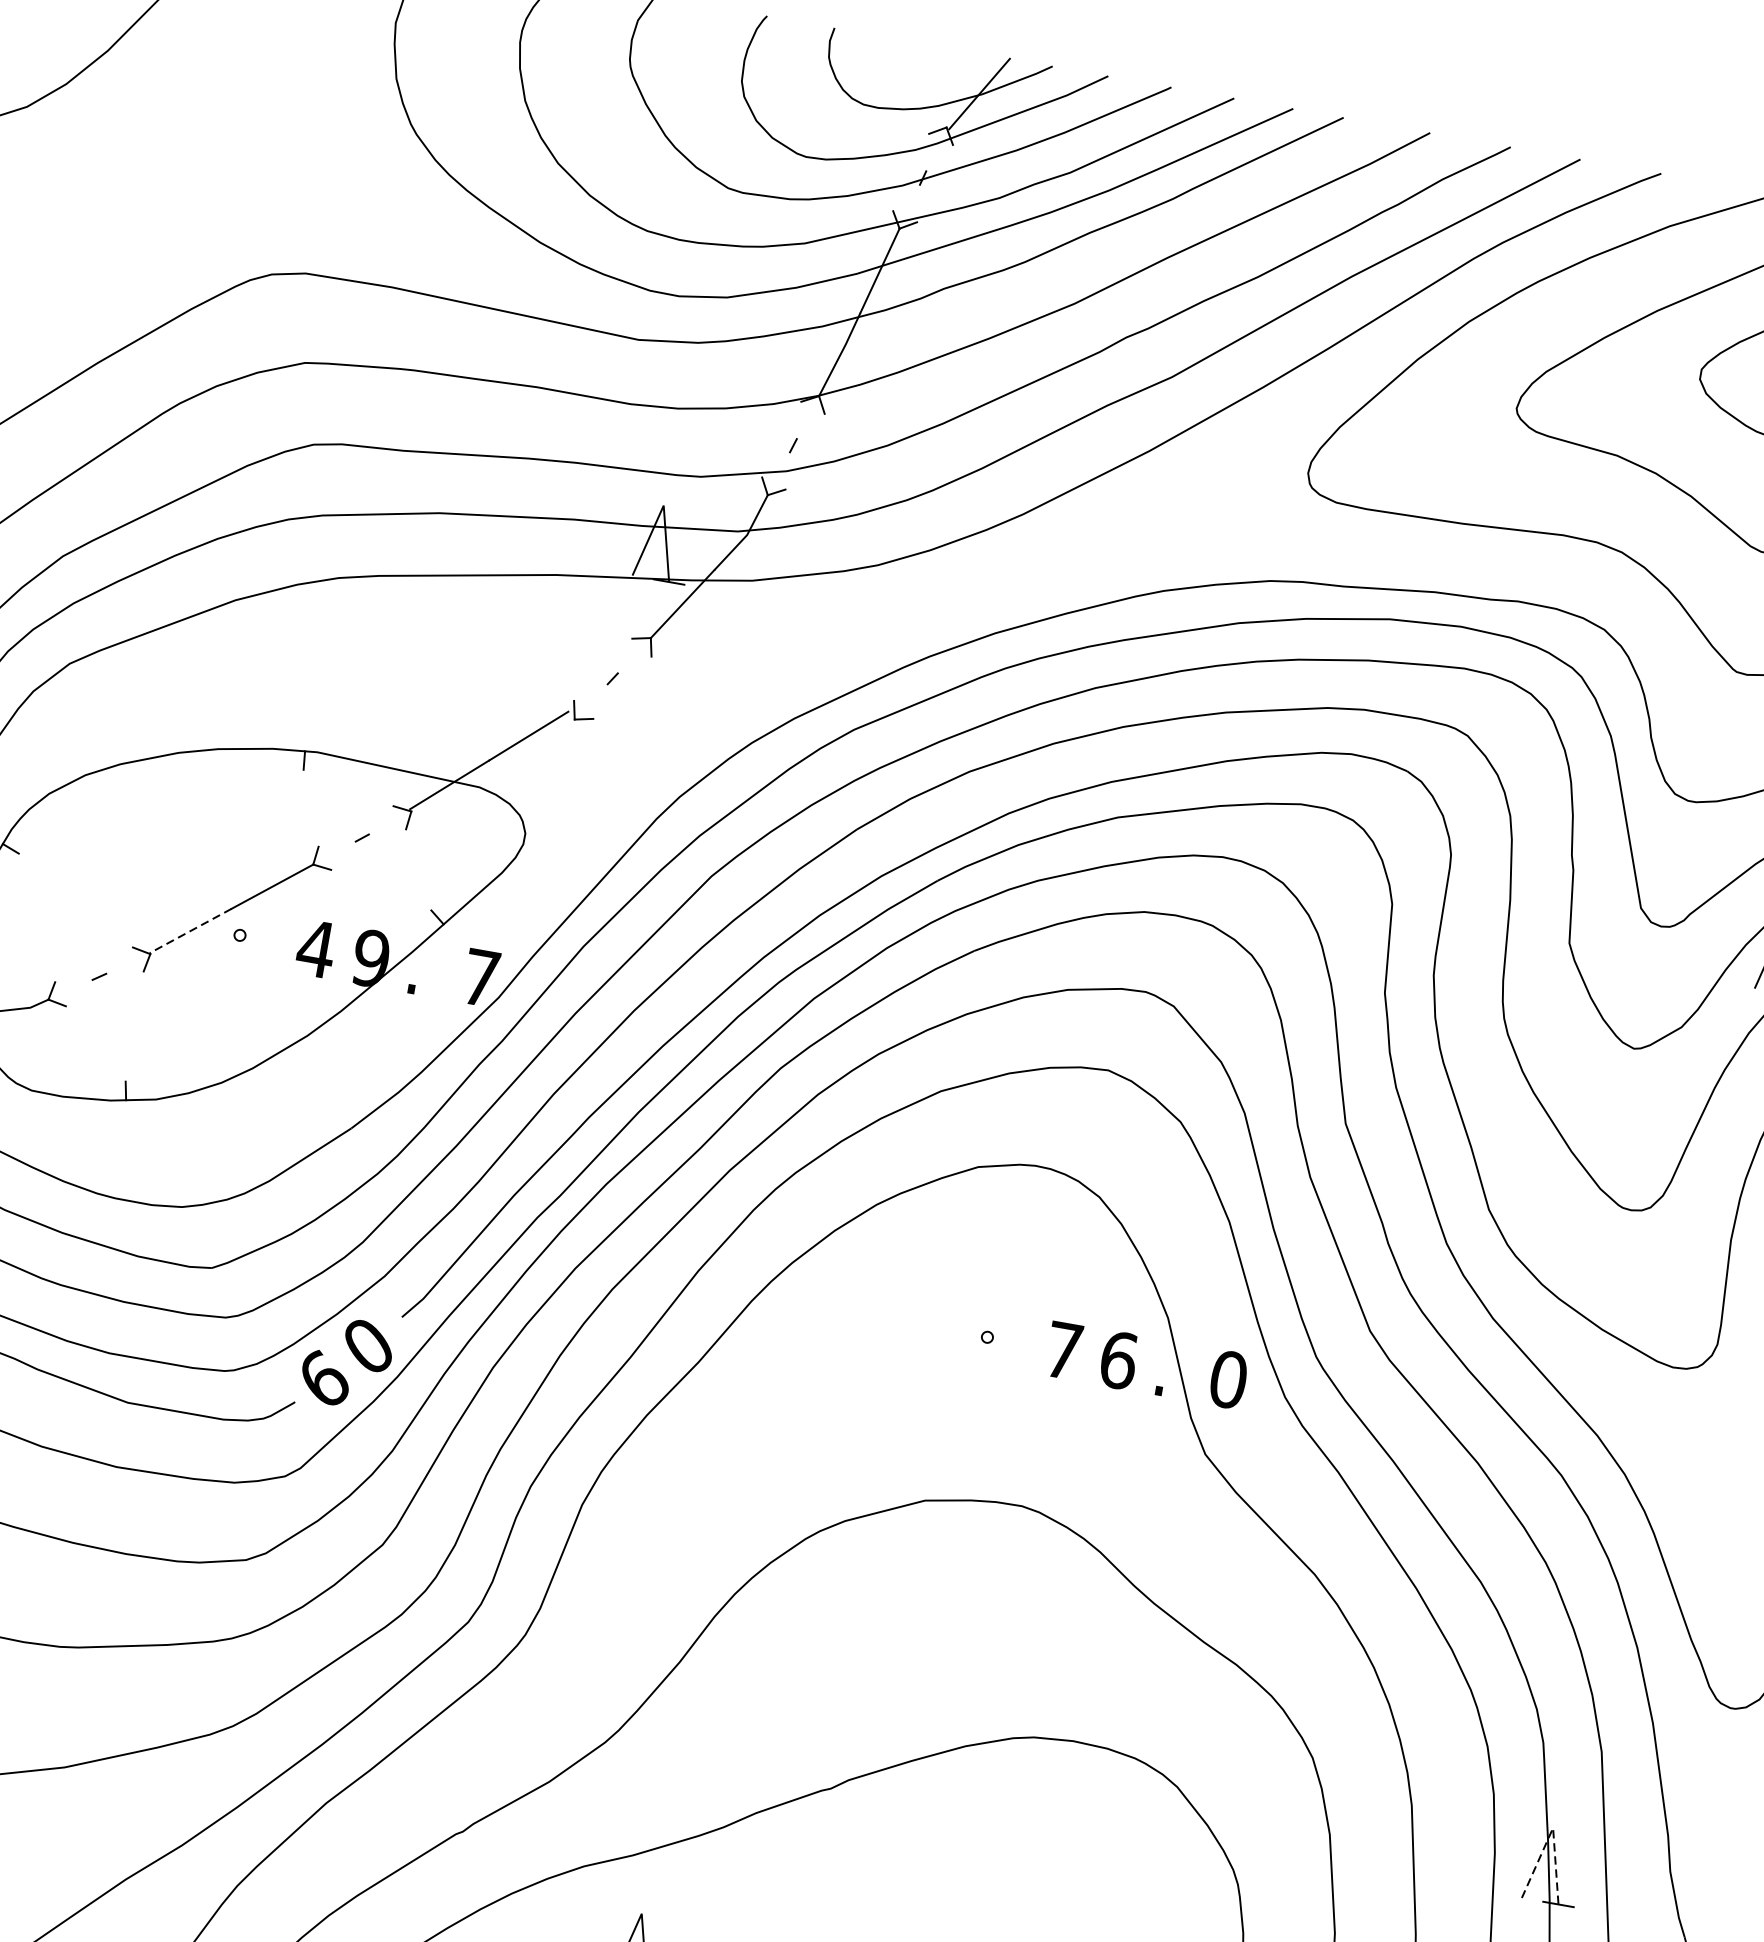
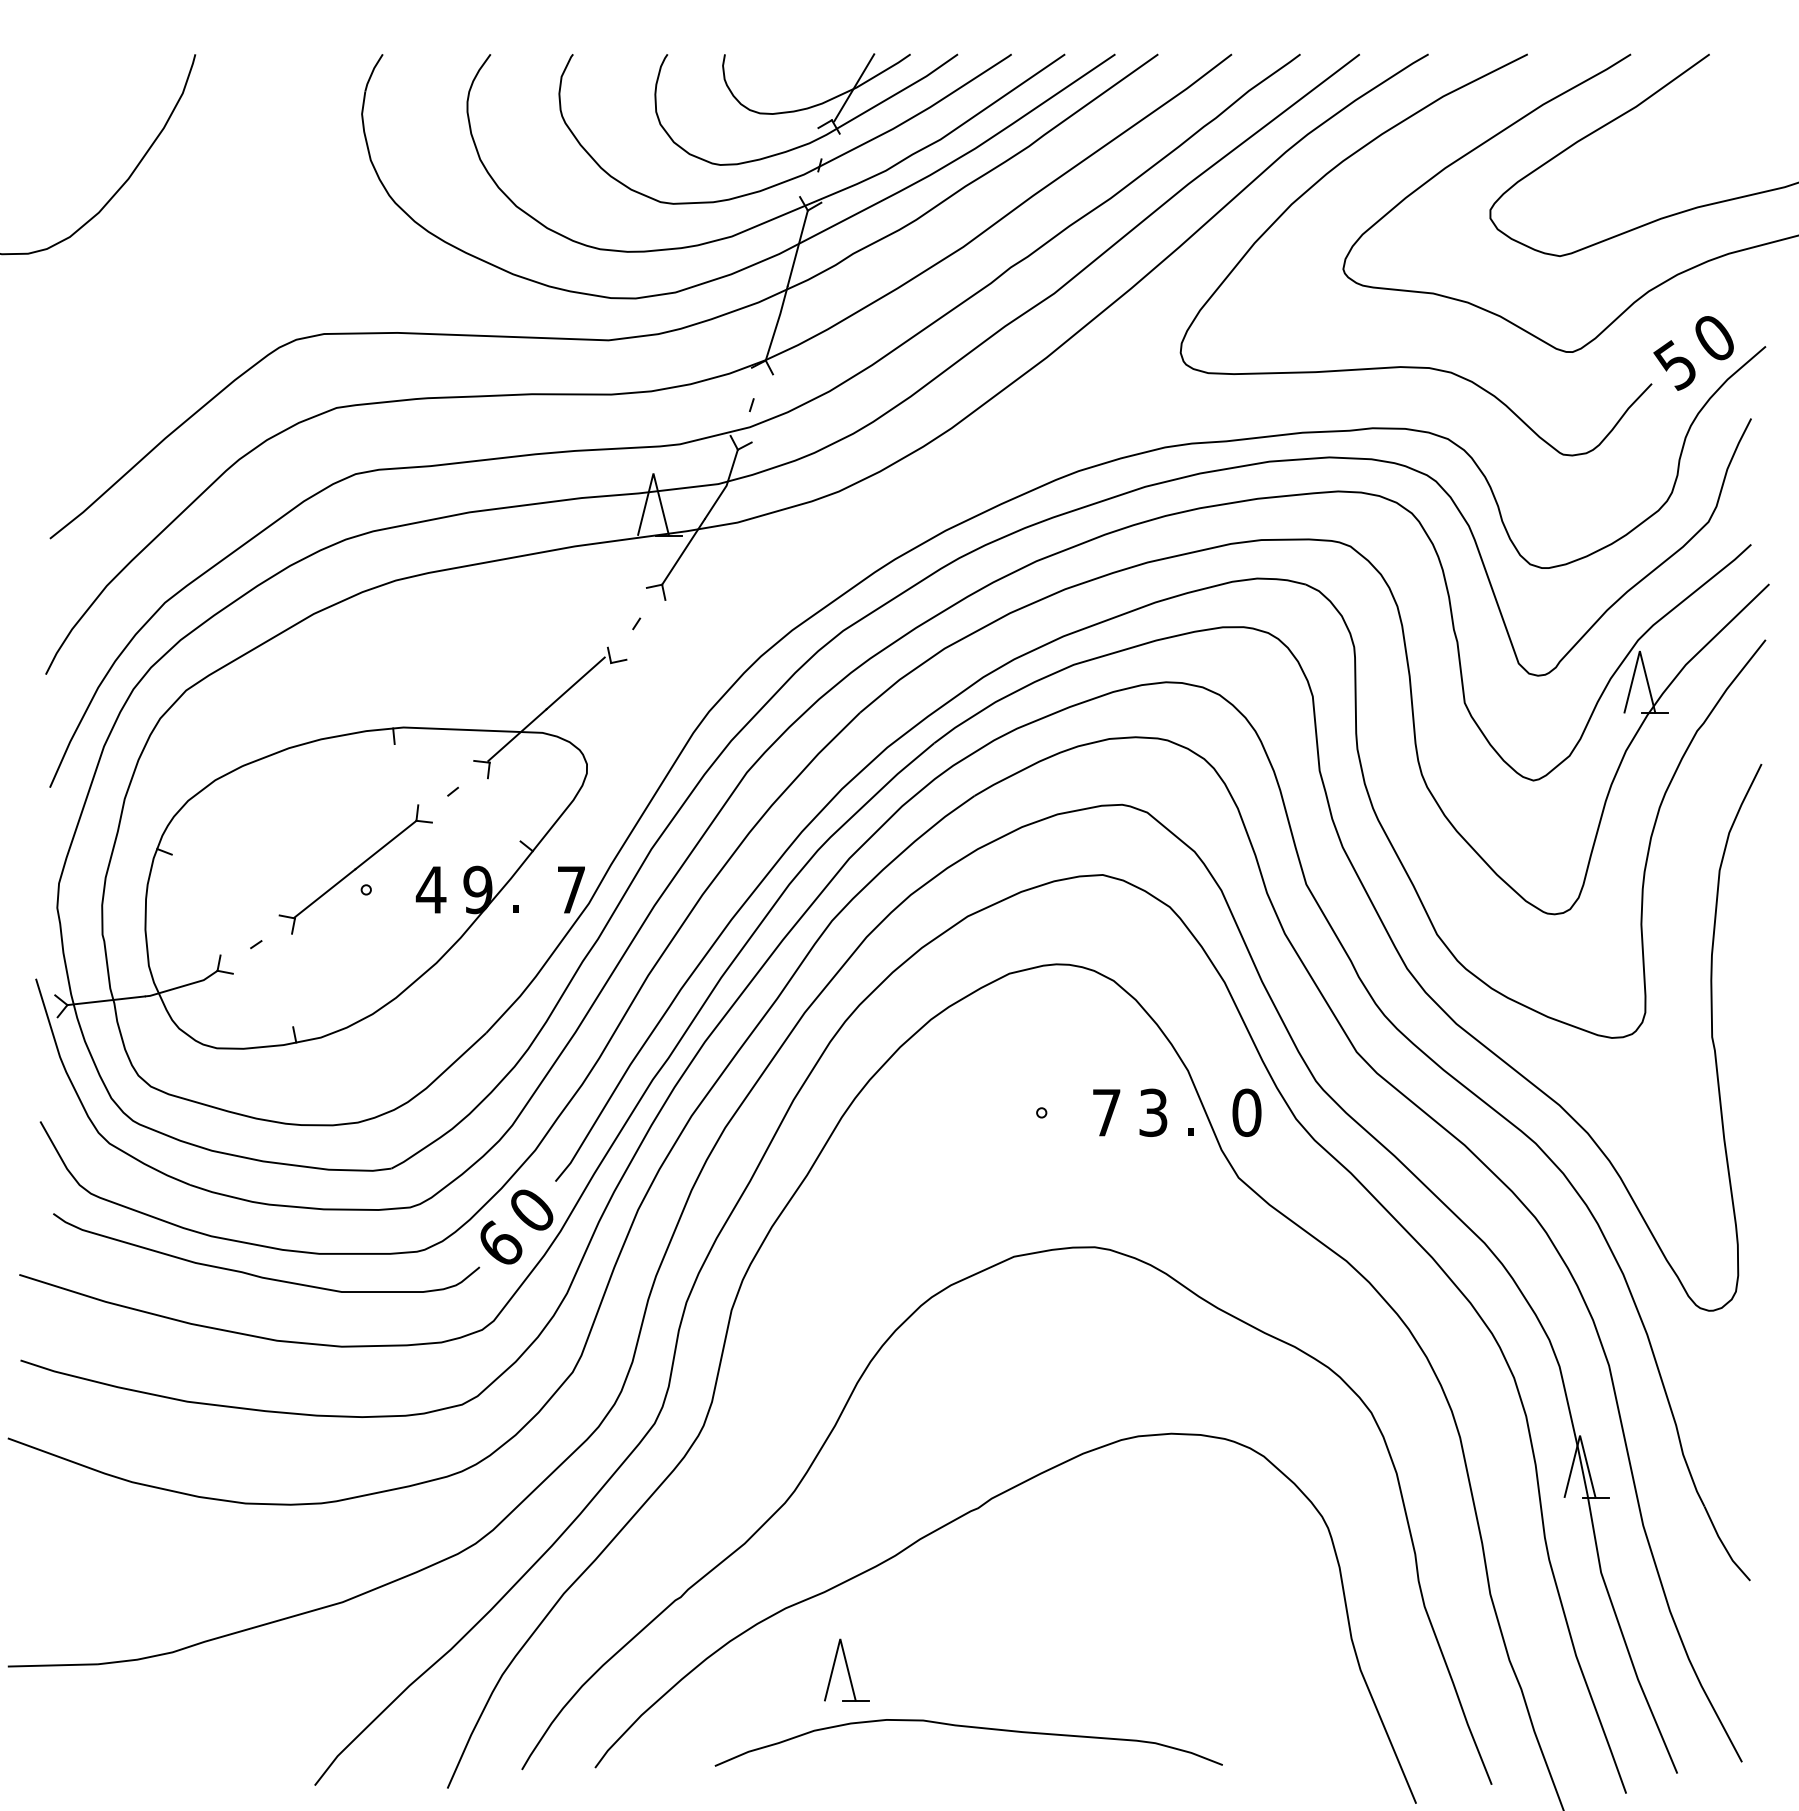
line: (190, 930) -> (324, 893), dashed -> solid
text: (1118, 1360) -> (1153, 1112), 6 -> 3
line: (1553, 1827) -> (1580, 1435), dashed -> solid

